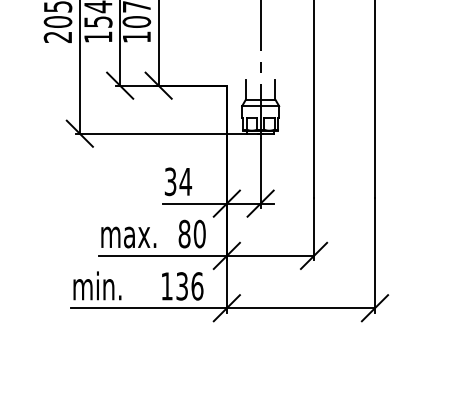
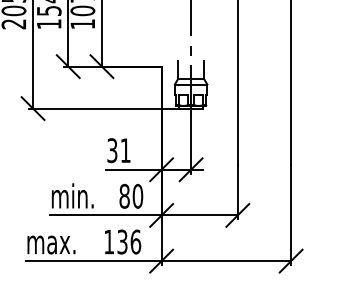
text: (185, 181) -> (125, 150), 34 -> 31
text: (140, 233) -> (86, 195), max. -> min.
text: (112, 285) -> (61, 241), min. -> max.

